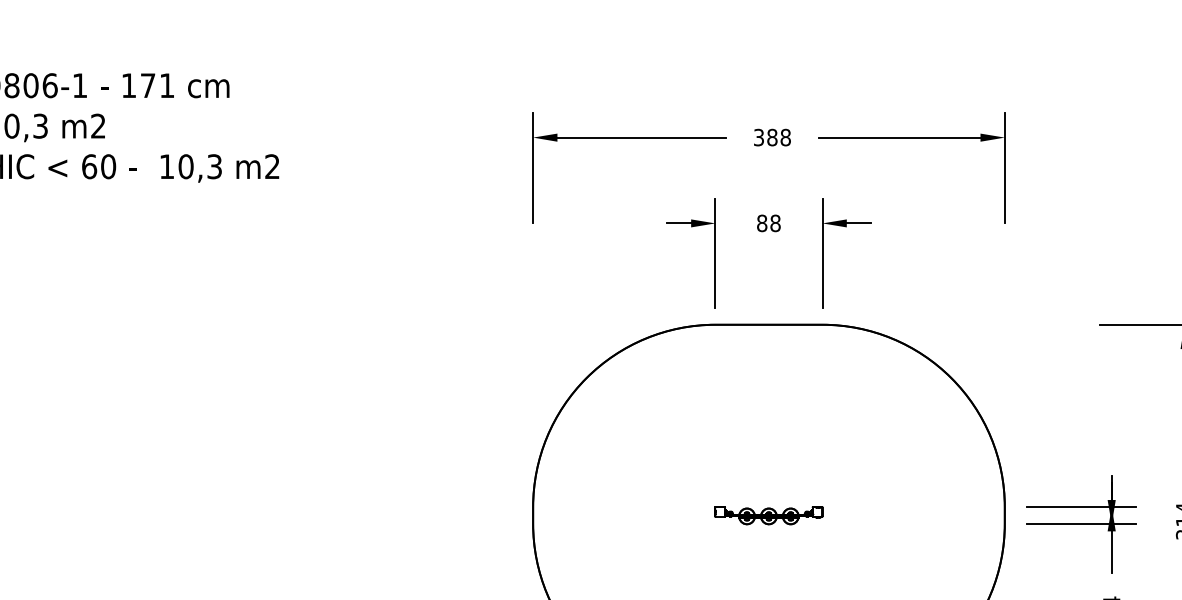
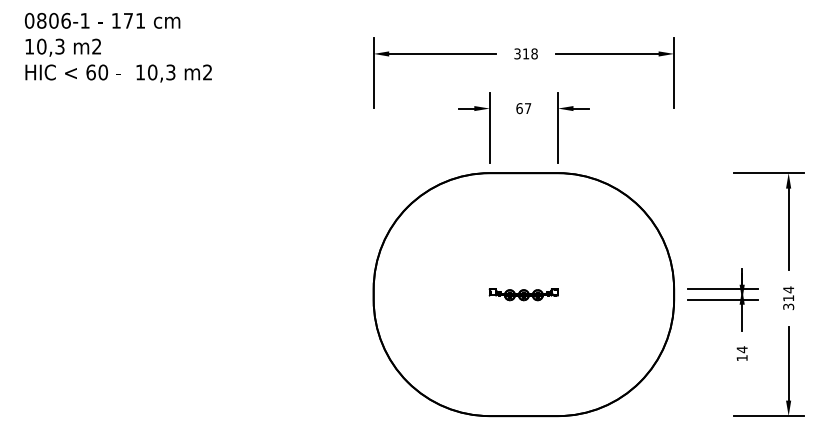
text: (771, 136) -> (525, 53), 388 -> 318
text: (768, 223) -> (523, 108), 88 -> 67

